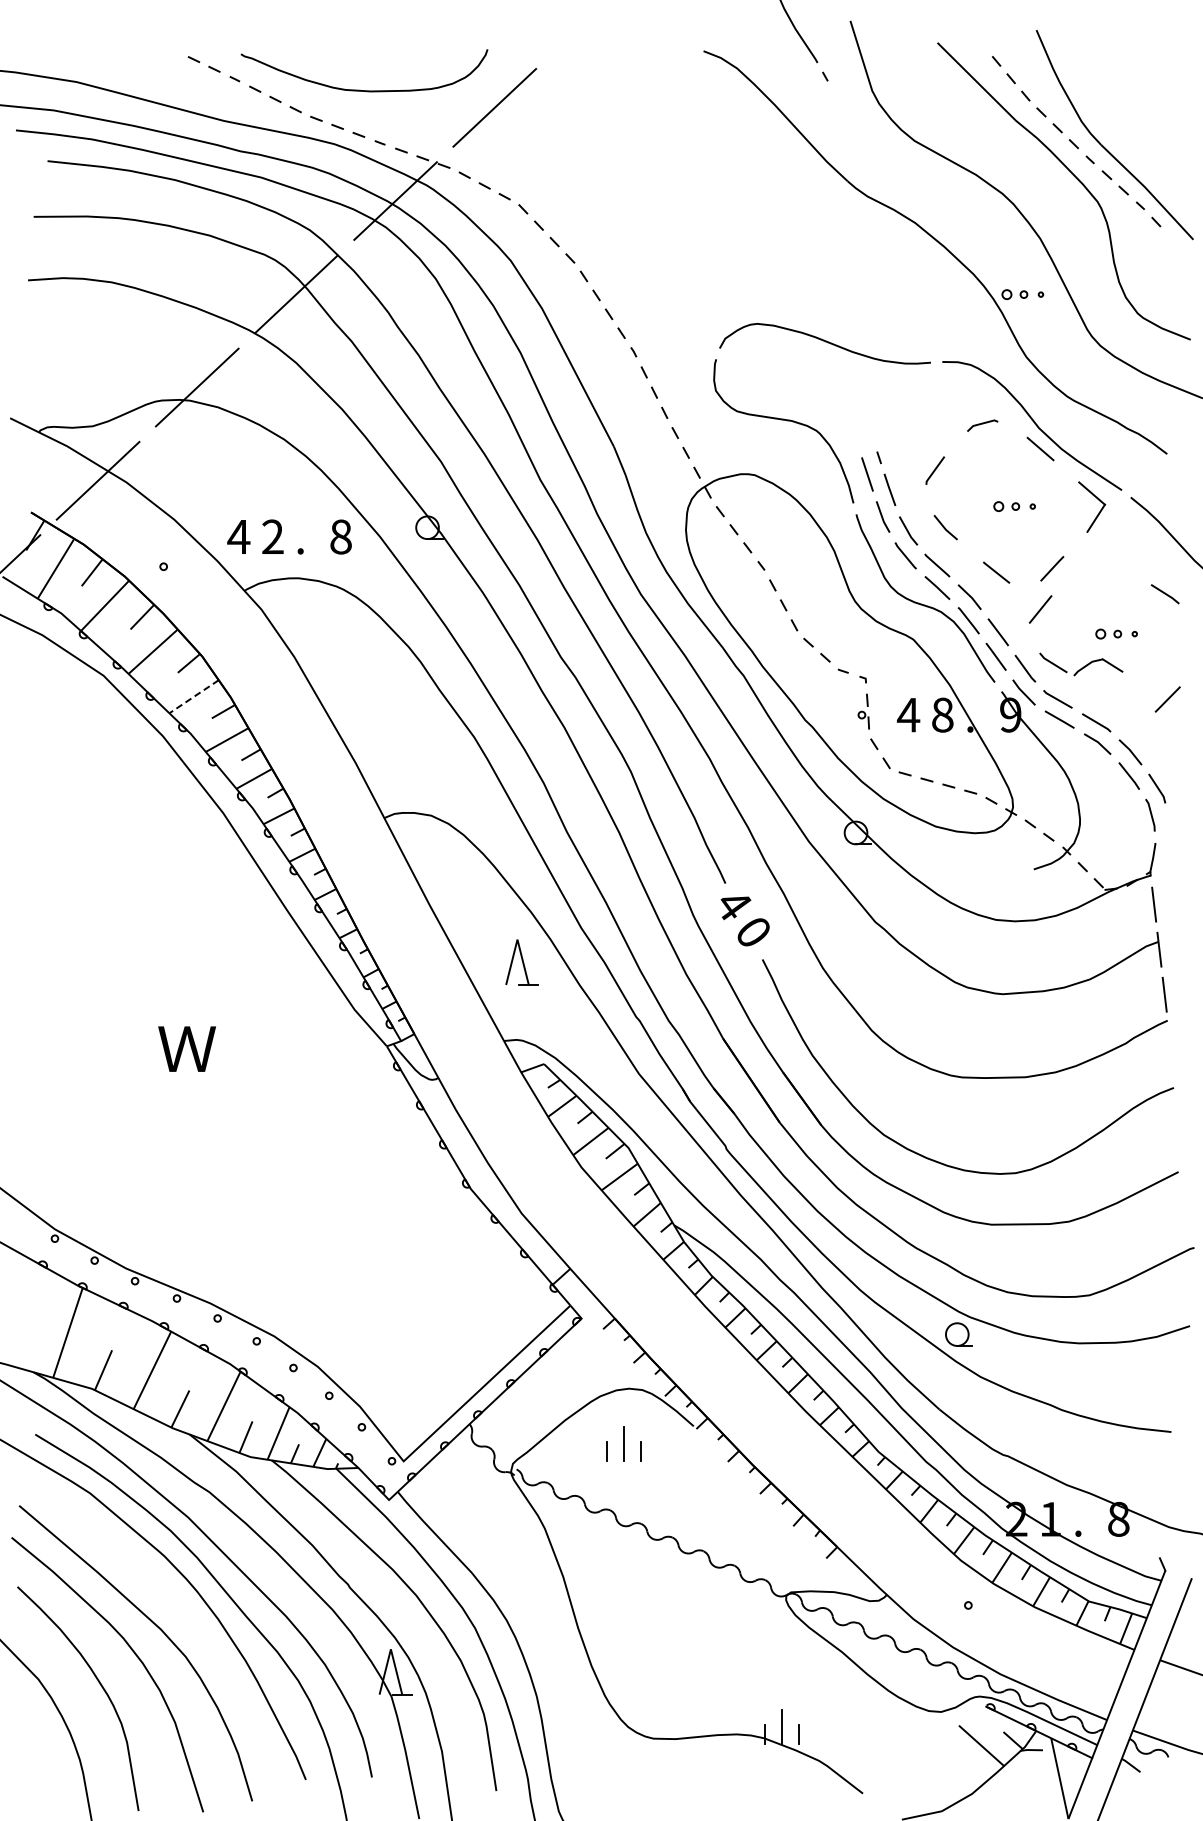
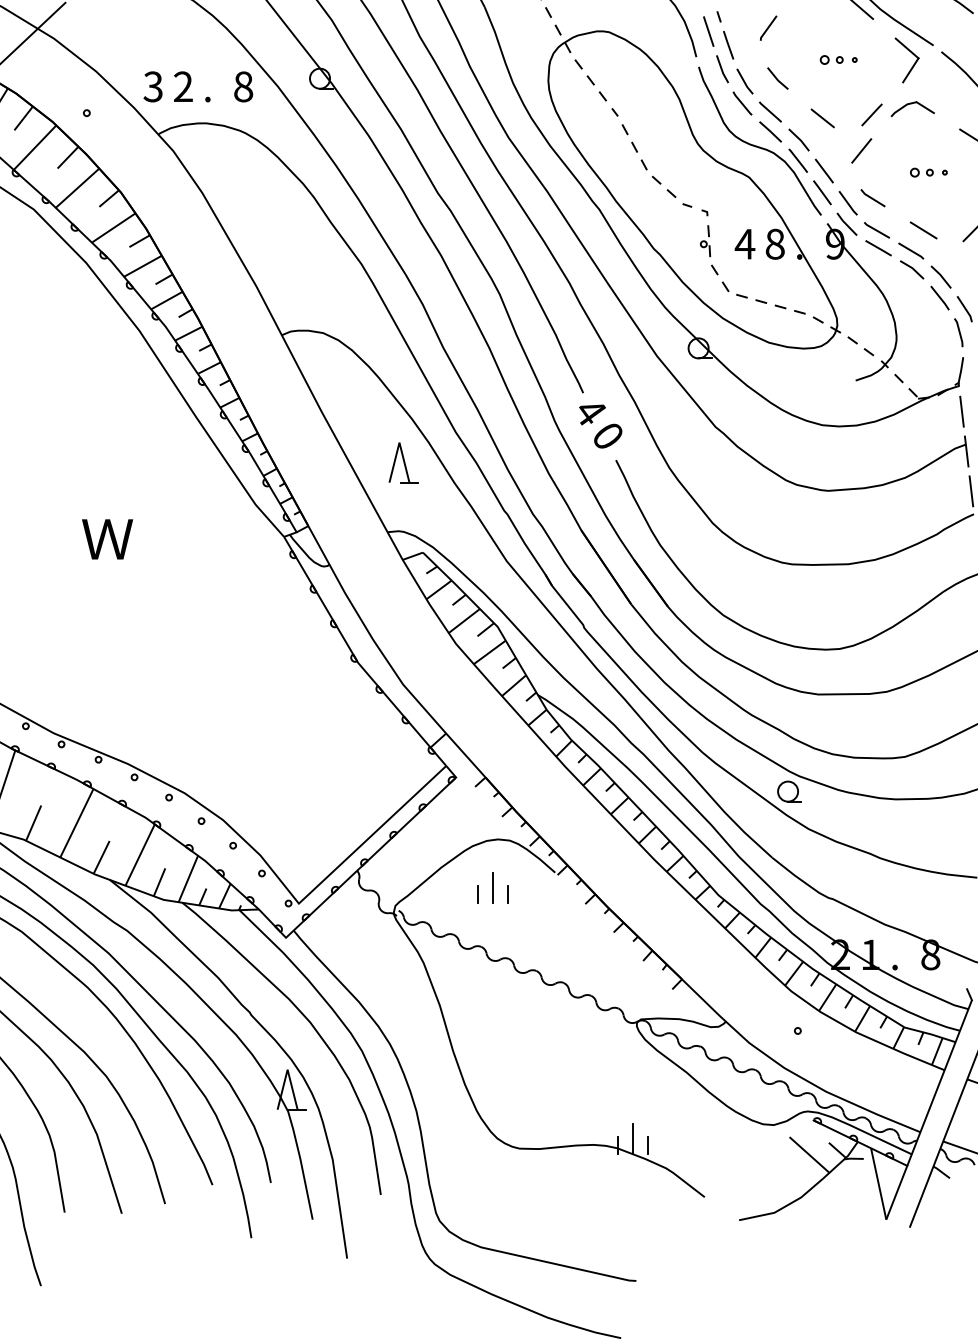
text: (238, 536) -> (152, 86), 4 -> 3
part: (1098, 667) -> (912, 109), moved
line: (194, 696) -> (114, 227), dashed -> solid
line: (1110, 699) -> (923, 230), added

